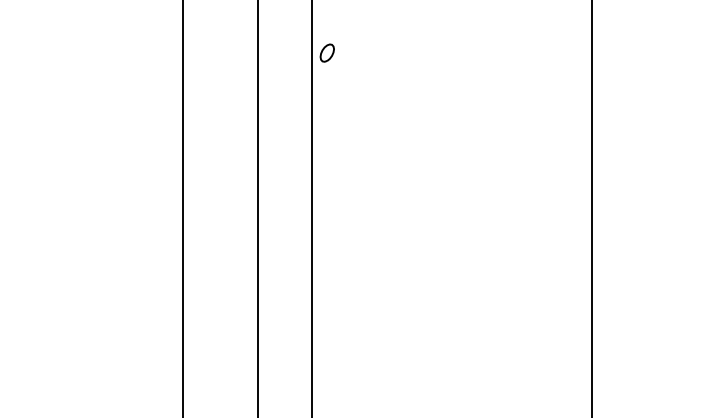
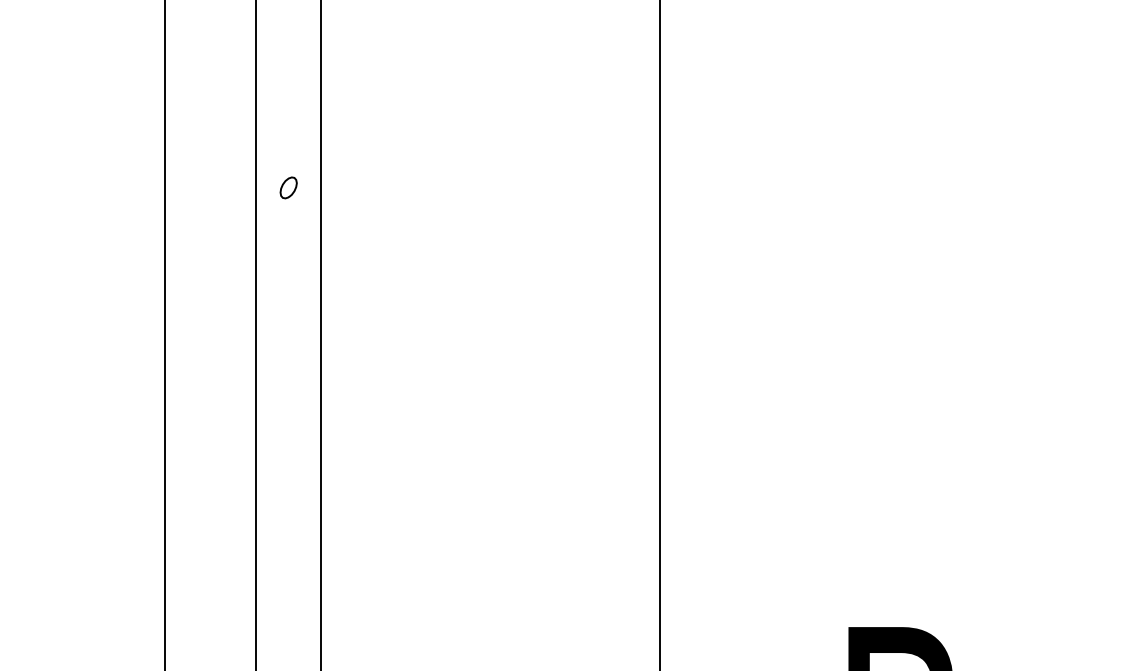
part: (327, 52) -> (288, 187), moved

